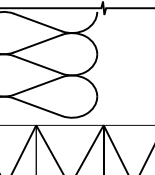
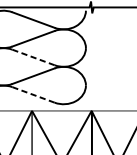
line: (37, 64) -> (33, 57), solid -> dashed
line: (37, 107) -> (33, 95), solid -> dashed

